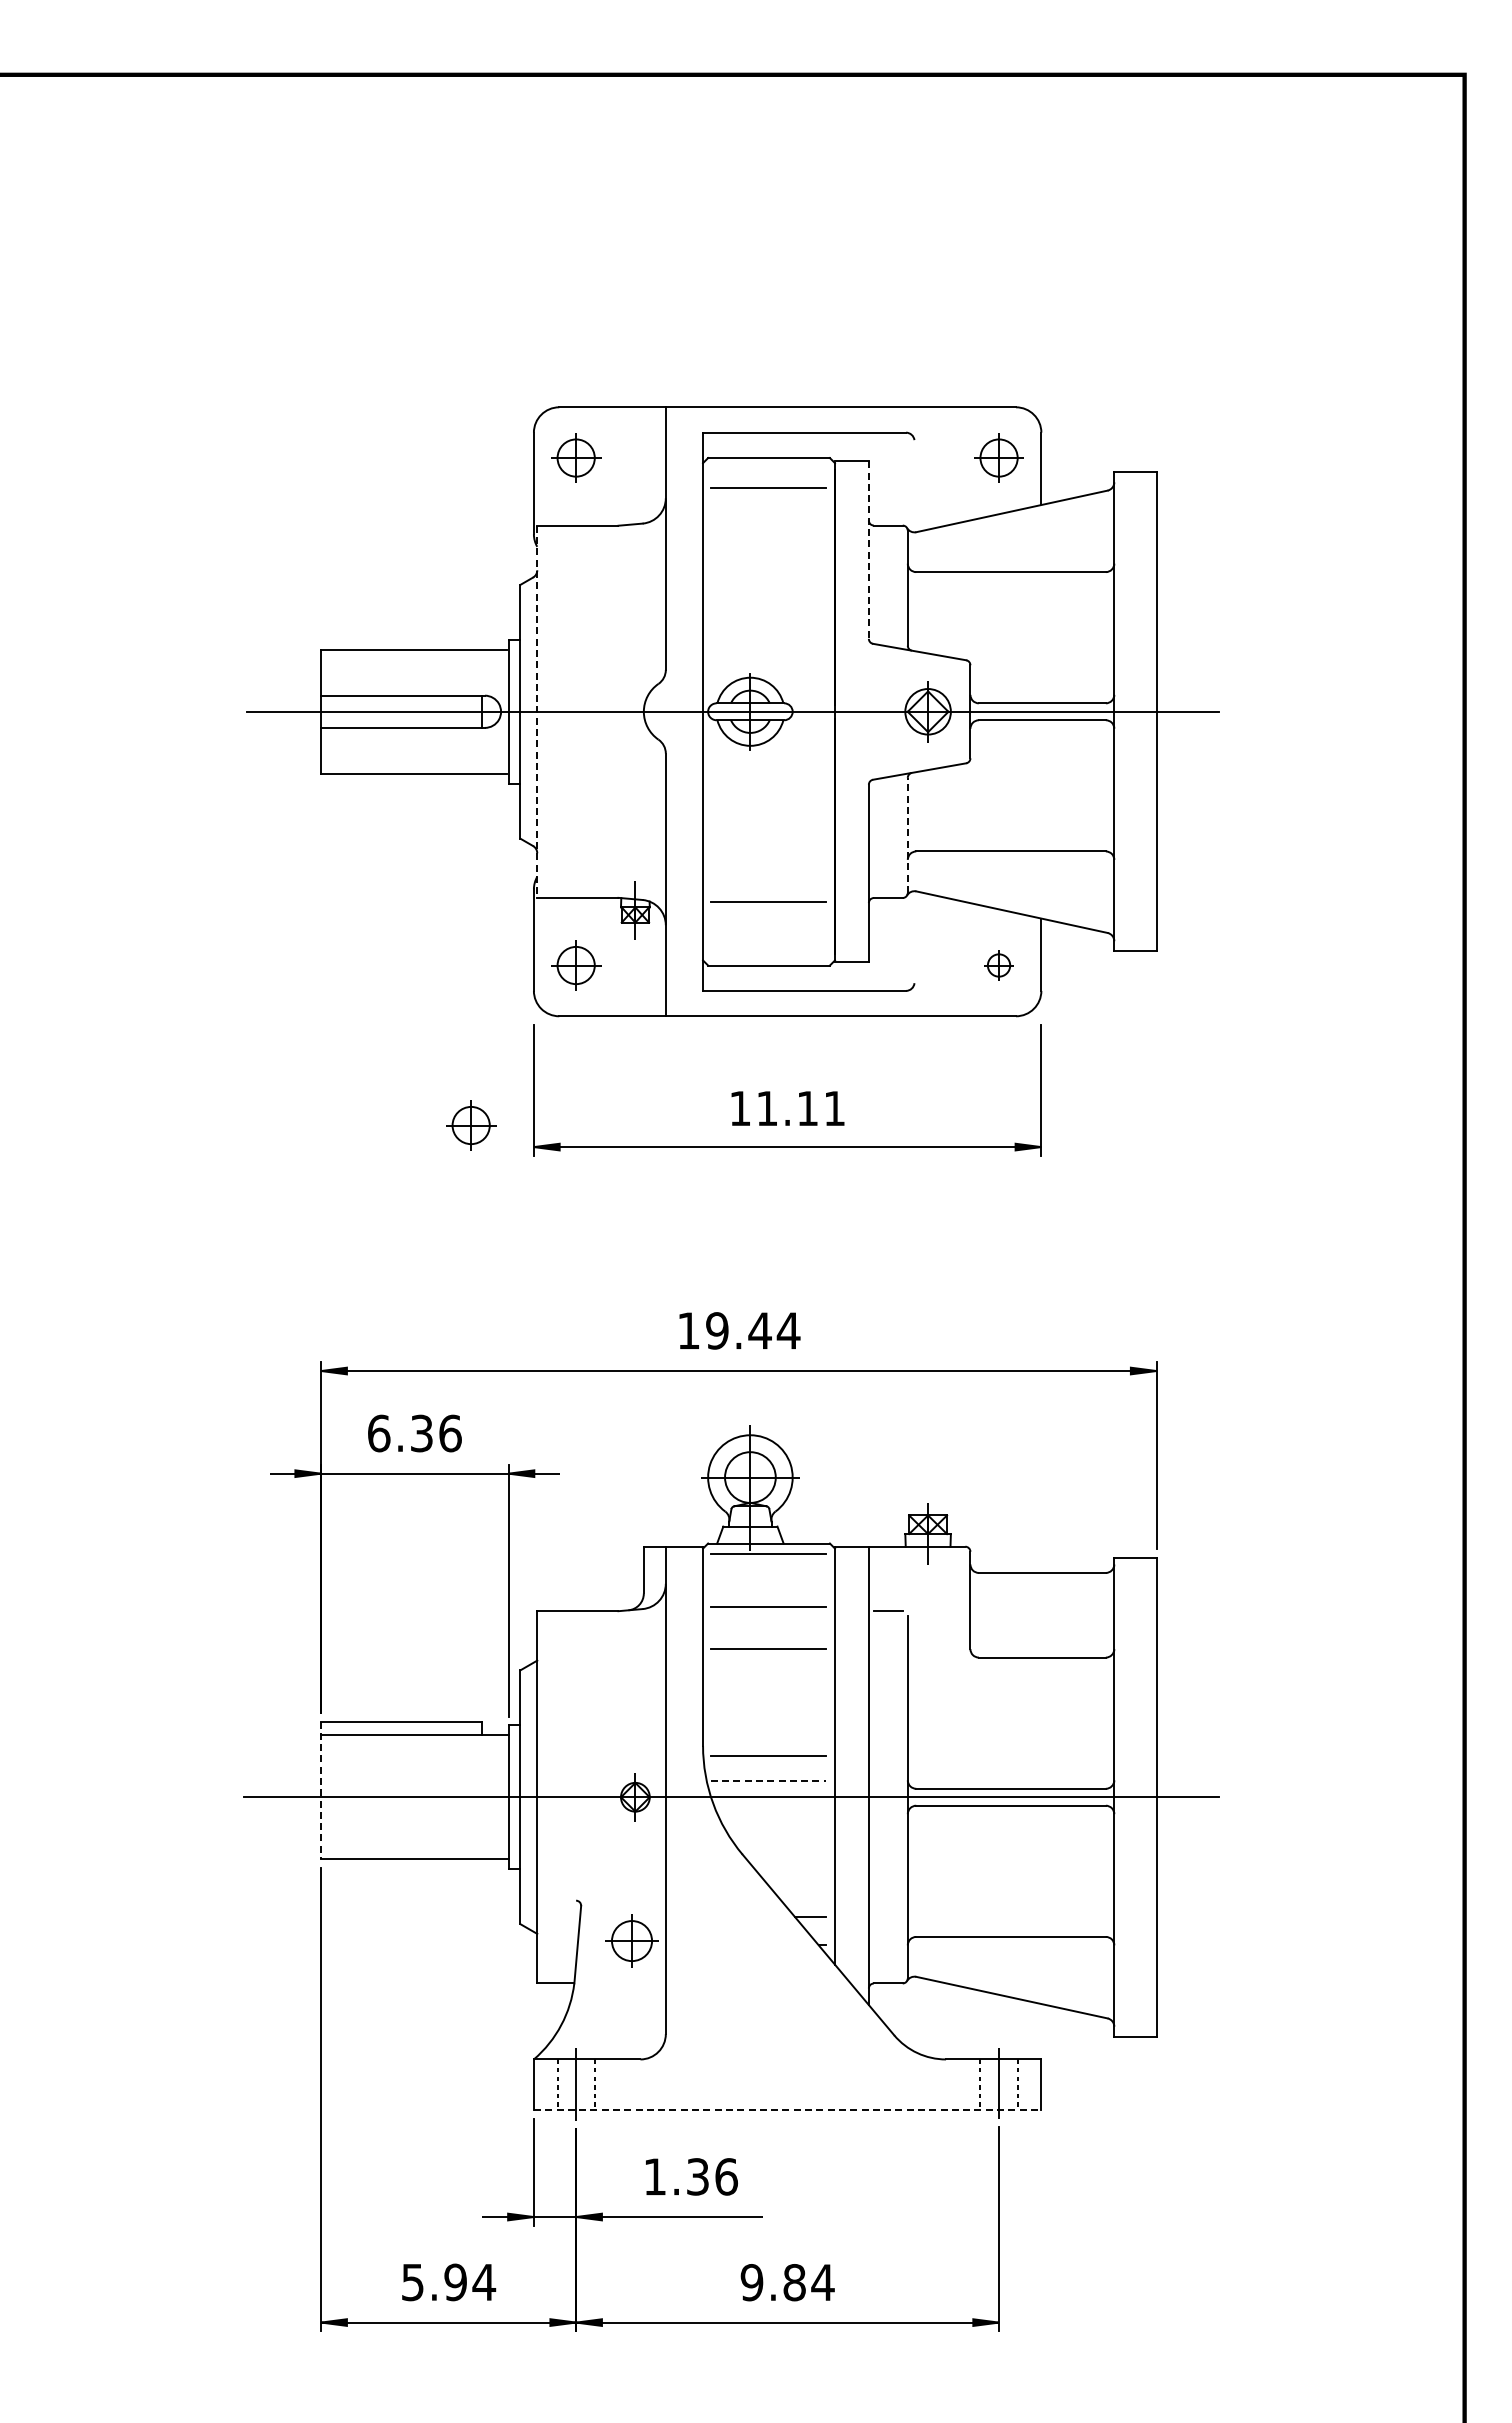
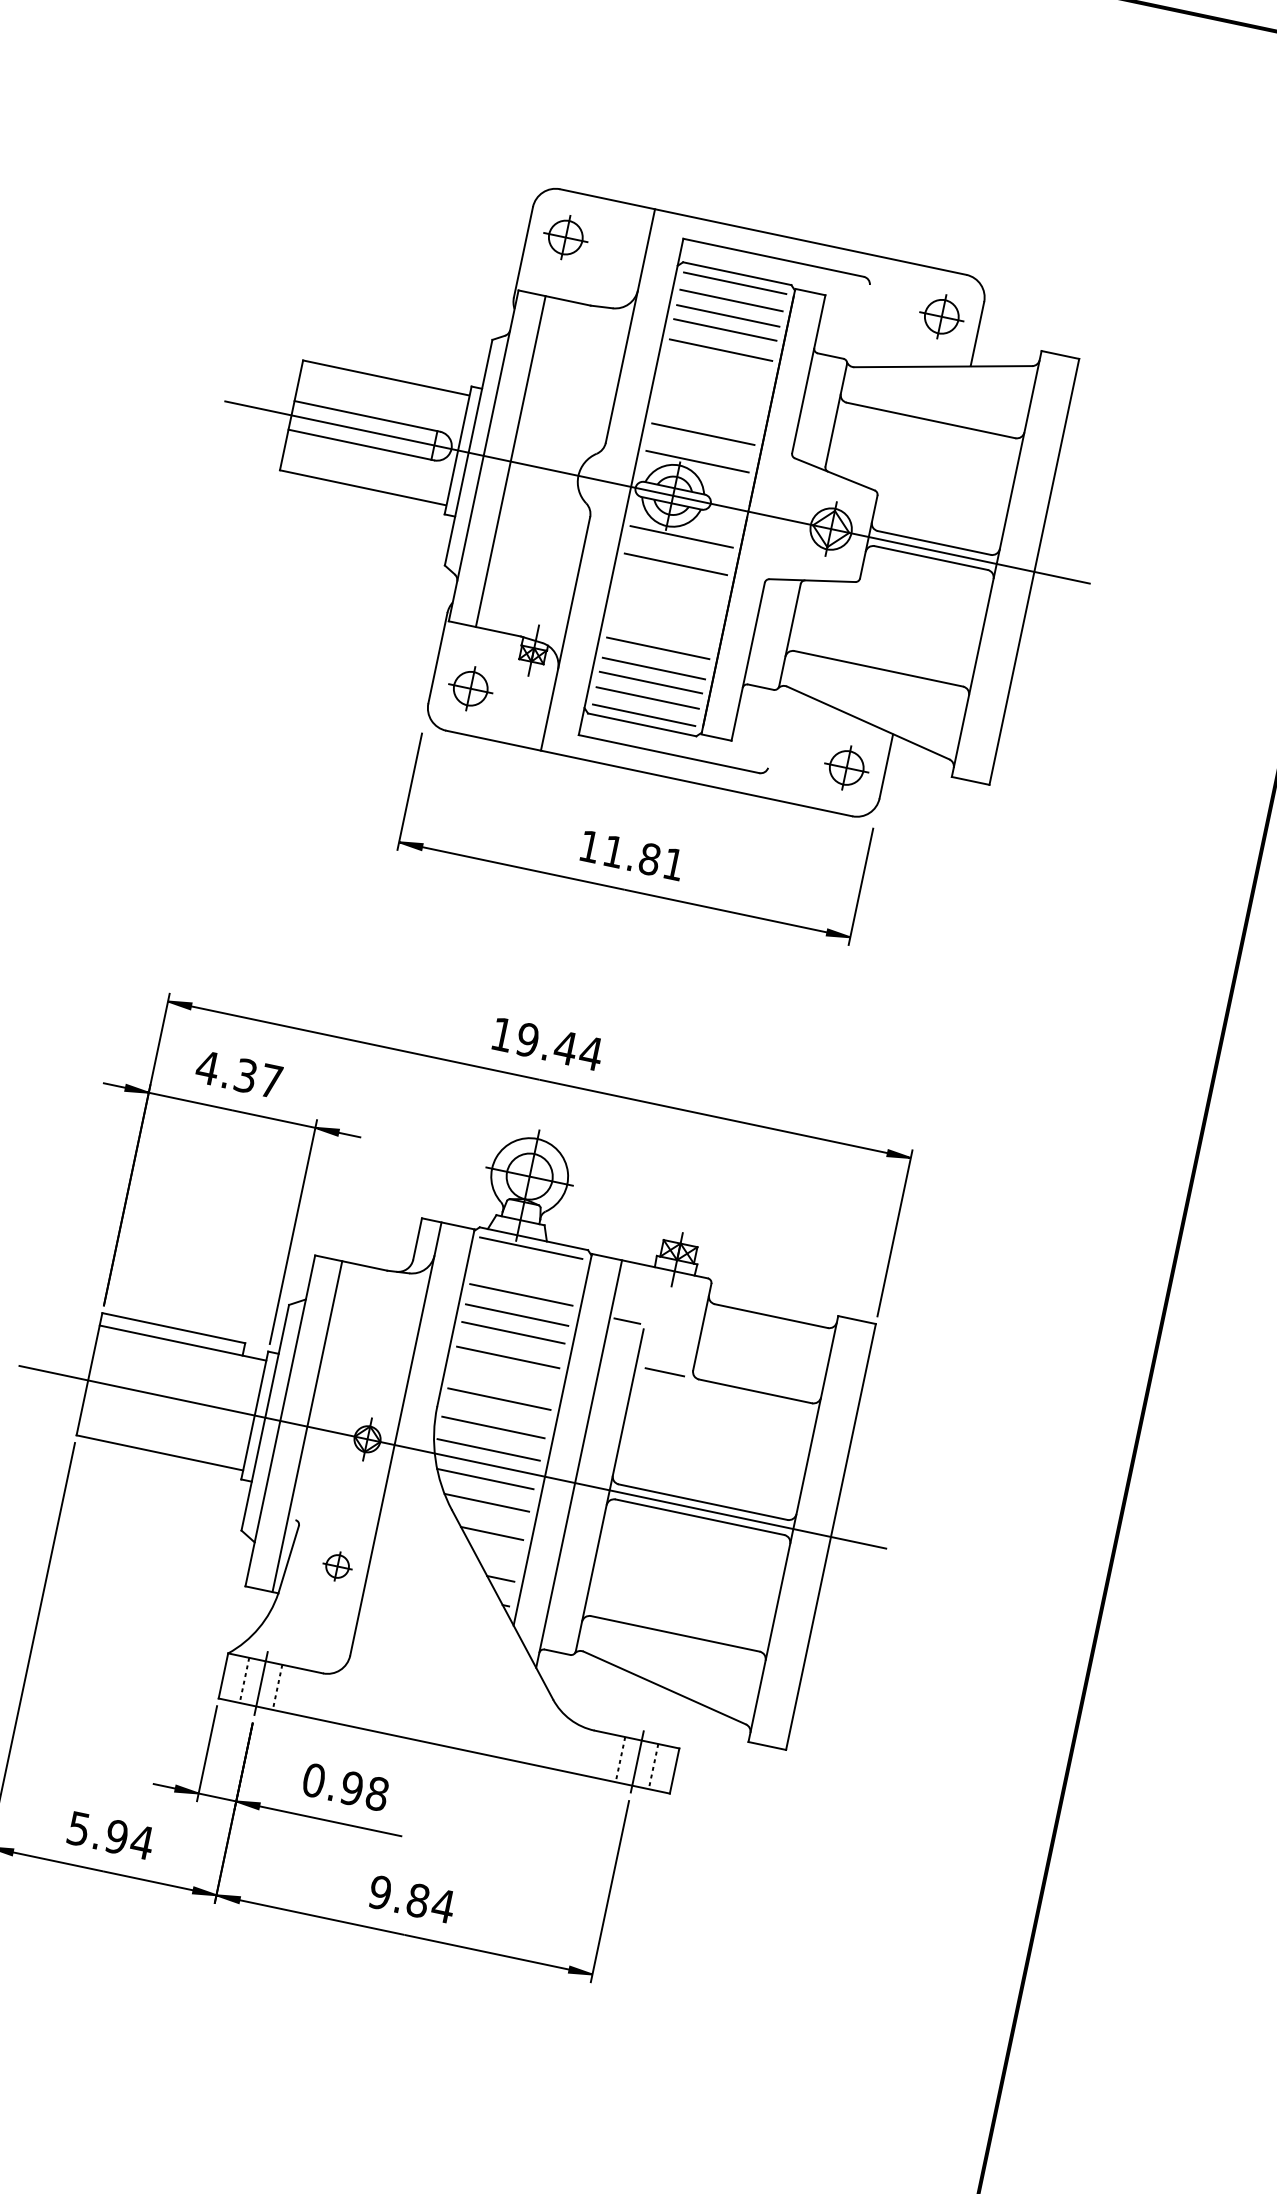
line: (768, 468) -> (734, 282), added
line: (768, 505) -> (727, 315), added
line: (768, 521) -> (724, 330), added
line: (768, 544) -> (720, 350), added
line: (868, 550) -> (808, 374), dashed -> solid
line: (768, 638) -> (702, 434), added
line: (768, 669) -> (697, 461), added
line: (567, 711) -> (510, 461), added
line: (537, 712) -> (483, 456), dashed -> solid
line: (768, 754) -> (681, 537), added
line: (768, 784) -> (675, 563), added
line: (907, 835) -> (789, 635), dashed -> solid
line: (768, 879) -> (657, 648), added
line: (768, 918) -> (650, 682), added
line: (768, 935) -> (647, 698), added
line: (768, 954) -> (643, 714), added
part: (998, 965) -> (846, 767), size x1.67
text: (807, 1108) -> (649, 859), 11.11 -> 11.81
part: (471, 1125) -> (347, 811), removed
text: (414, 1433) -> (239, 1074), 6.36 -> 4.37
line: (767, 1629) -> (516, 1314), added
line: (940, 1657) -> (665, 1372), added
line: (767, 1677) -> (507, 1357), added
line: (767, 1724) -> (498, 1399), added
line: (768, 1781) -> (488, 1450), dashed -> solid
line: (321, 1790) -> (89, 1374), dashed -> solid
line: (567, 1797) -> (307, 1426), added
line: (771, 1813) -> (485, 1479), added
line: (777, 1838) -> (486, 1502), added
line: (790, 1870) -> (491, 1533), added
part: (631, 1940) -> (337, 1565), size x0.62
line: (787, 2110) -> (444, 1746), dashed -> solid
text: (690, 2176) -> (345, 1786), 1.36 -> 0.98

